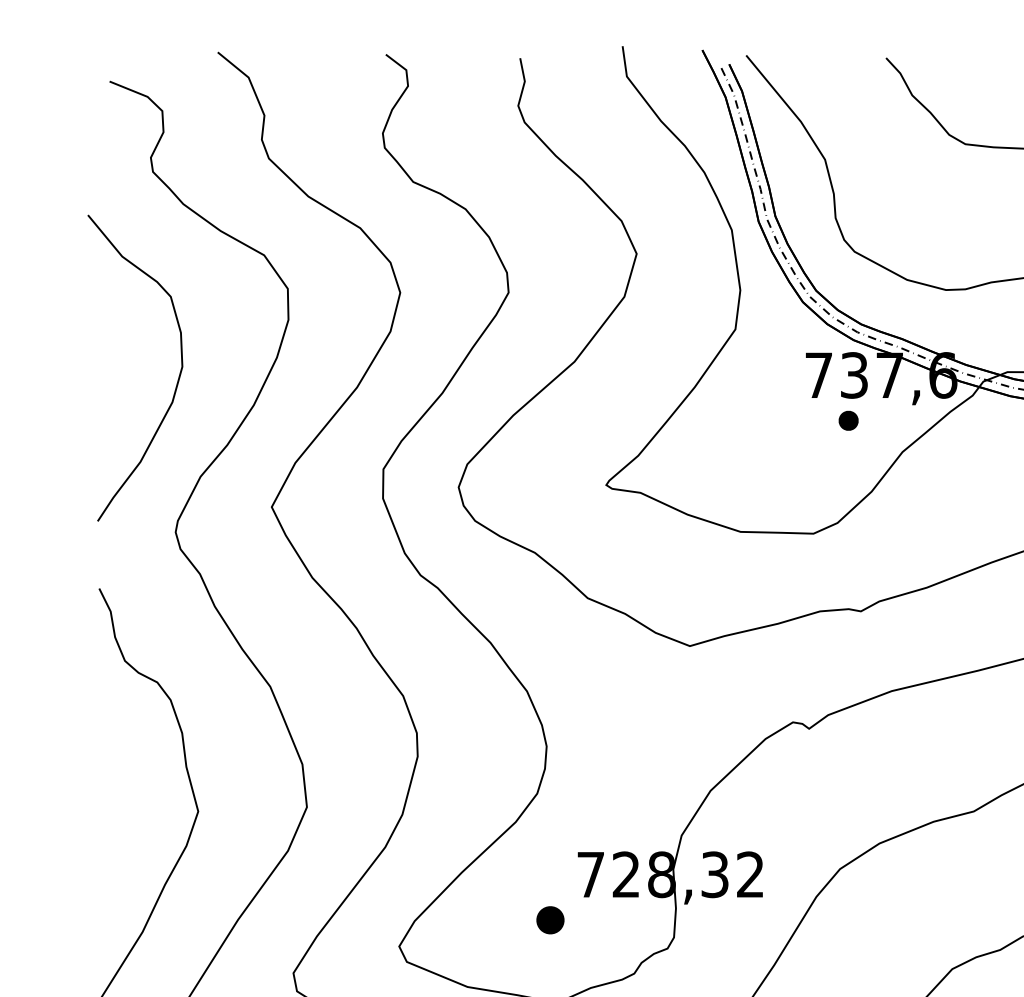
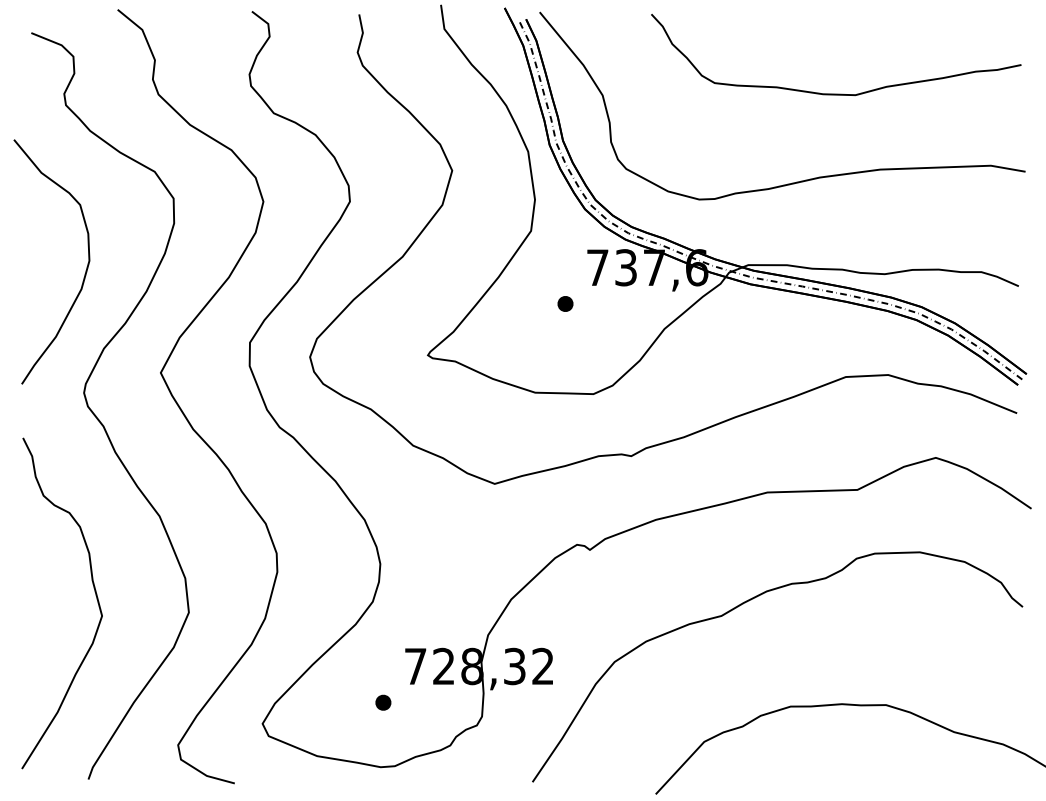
part: (848, 420) -> (565, 303), moved
part: (550, 919) -> (383, 702), size x0.71

